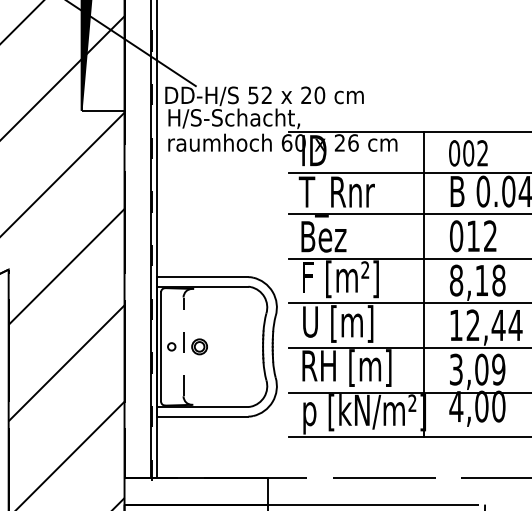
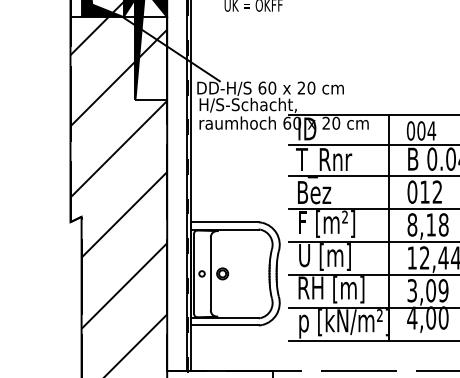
text: (260, 94) -> (267, 87), 52 -> 60
text: (353, 141) -> (336, 122), 26 -> 20
text: (482, 152) -> (431, 130), 002 -> 004
line: (183, 346) -> (210, 273), dashed -> solid

